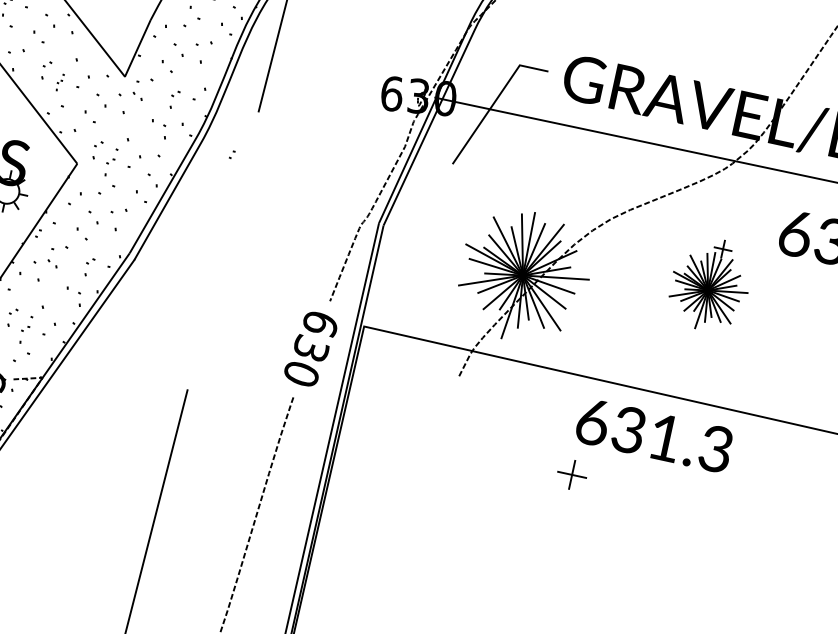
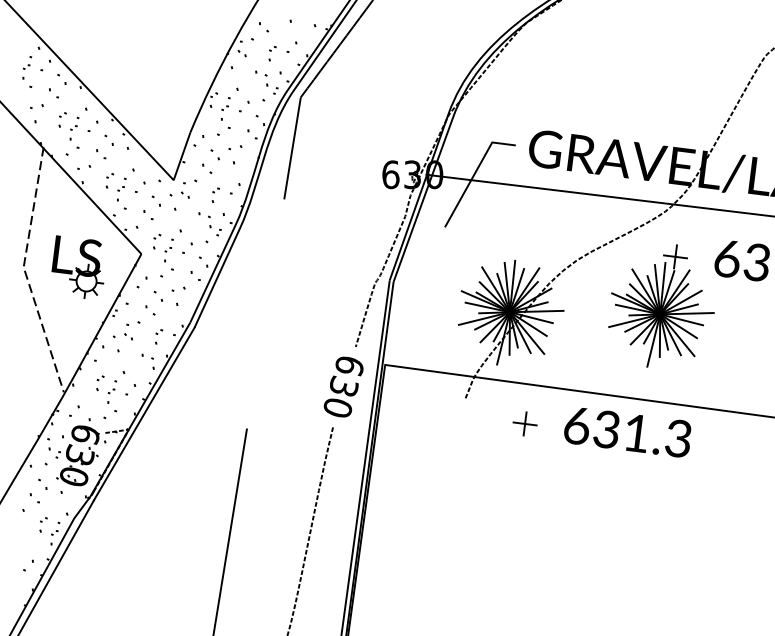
part: (59, 82) -> (121, 189), size x1.67
part: (231, 154) -> (218, 232), moved
part: (709, 283) -> (661, 305), size x1.67
part: (571, 474) -> (524, 423), moved

